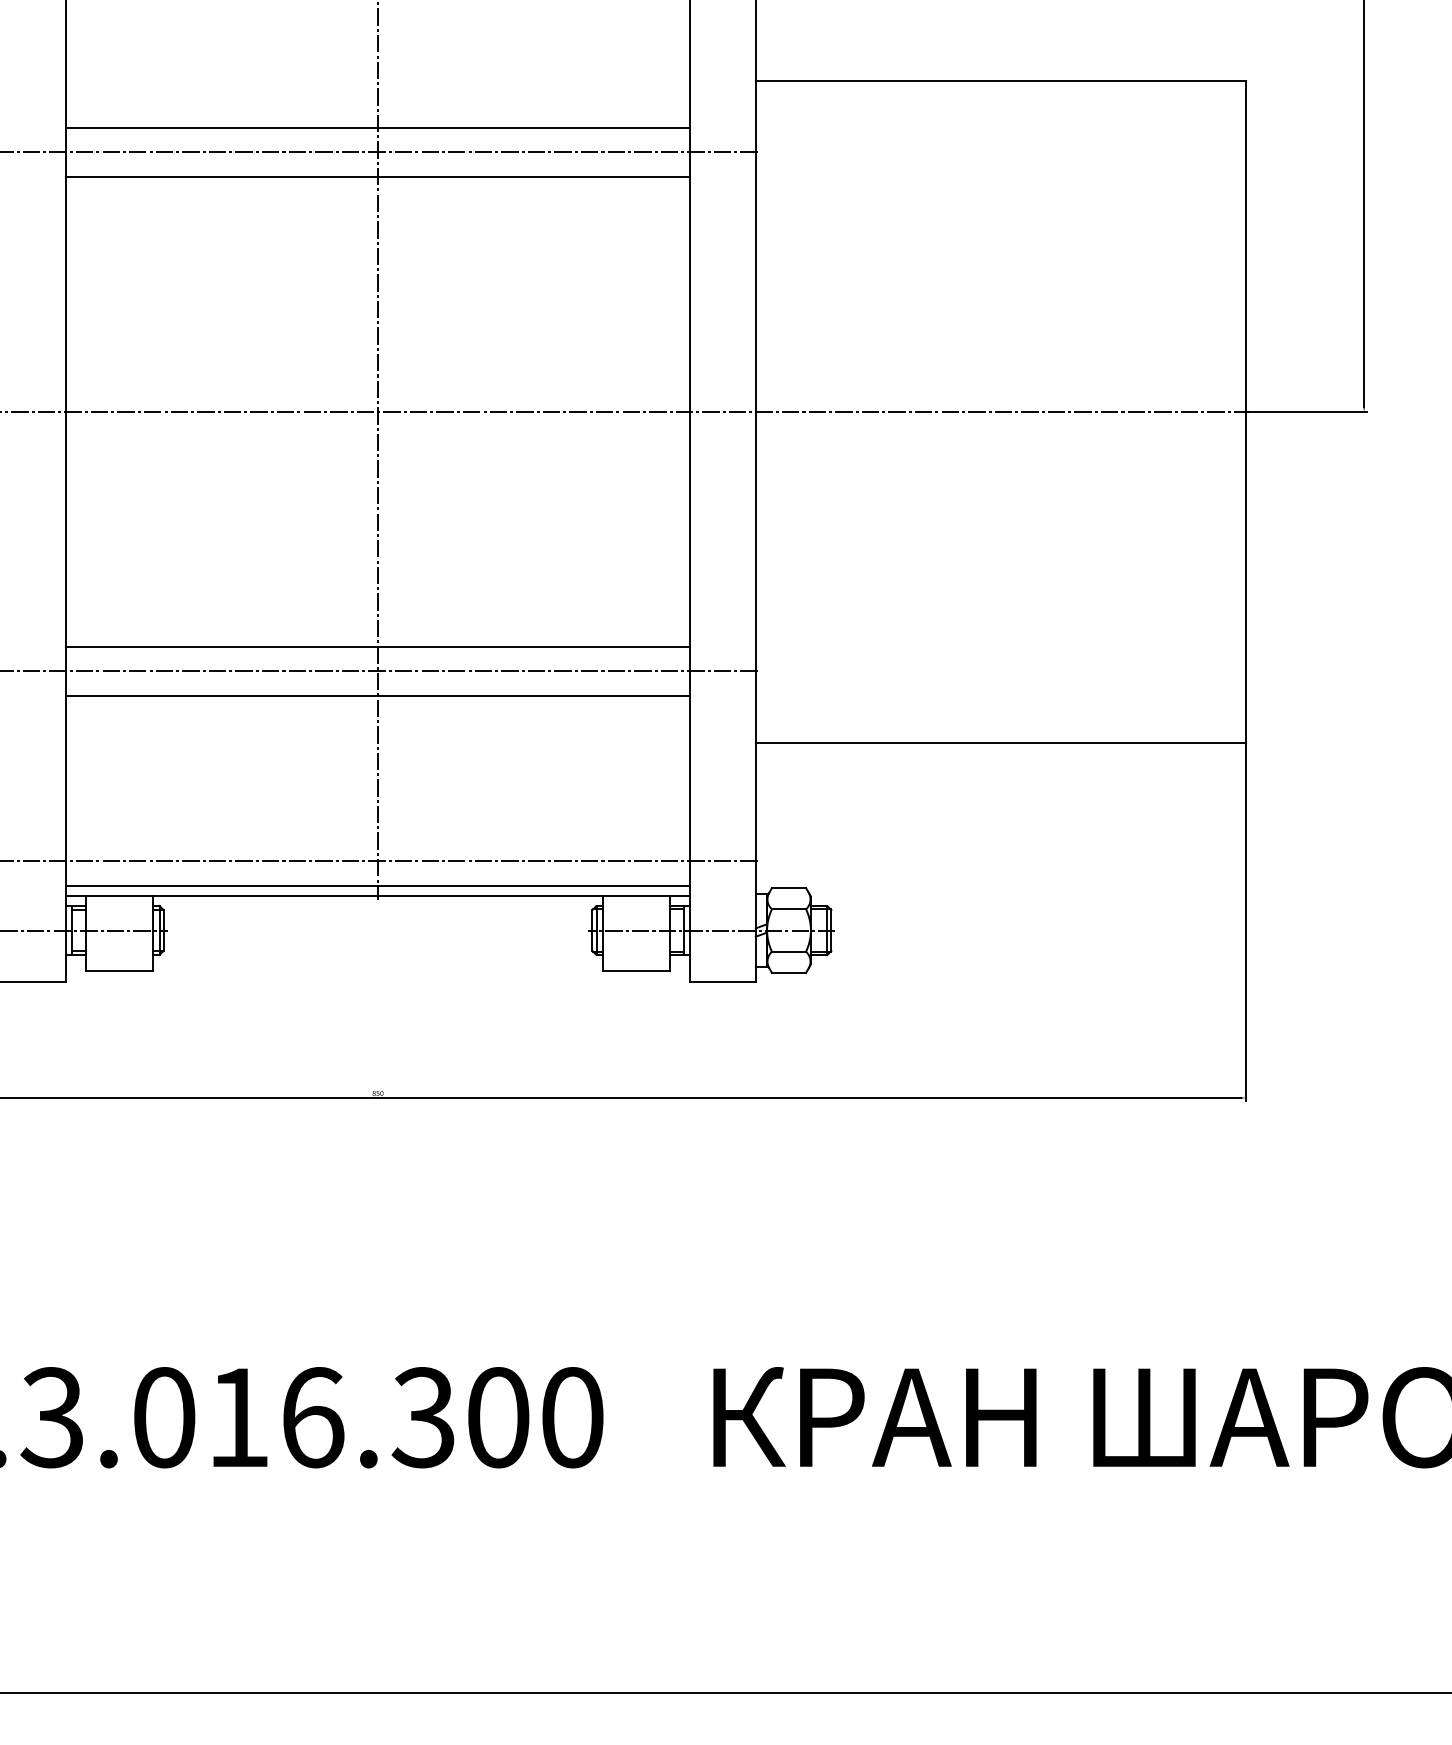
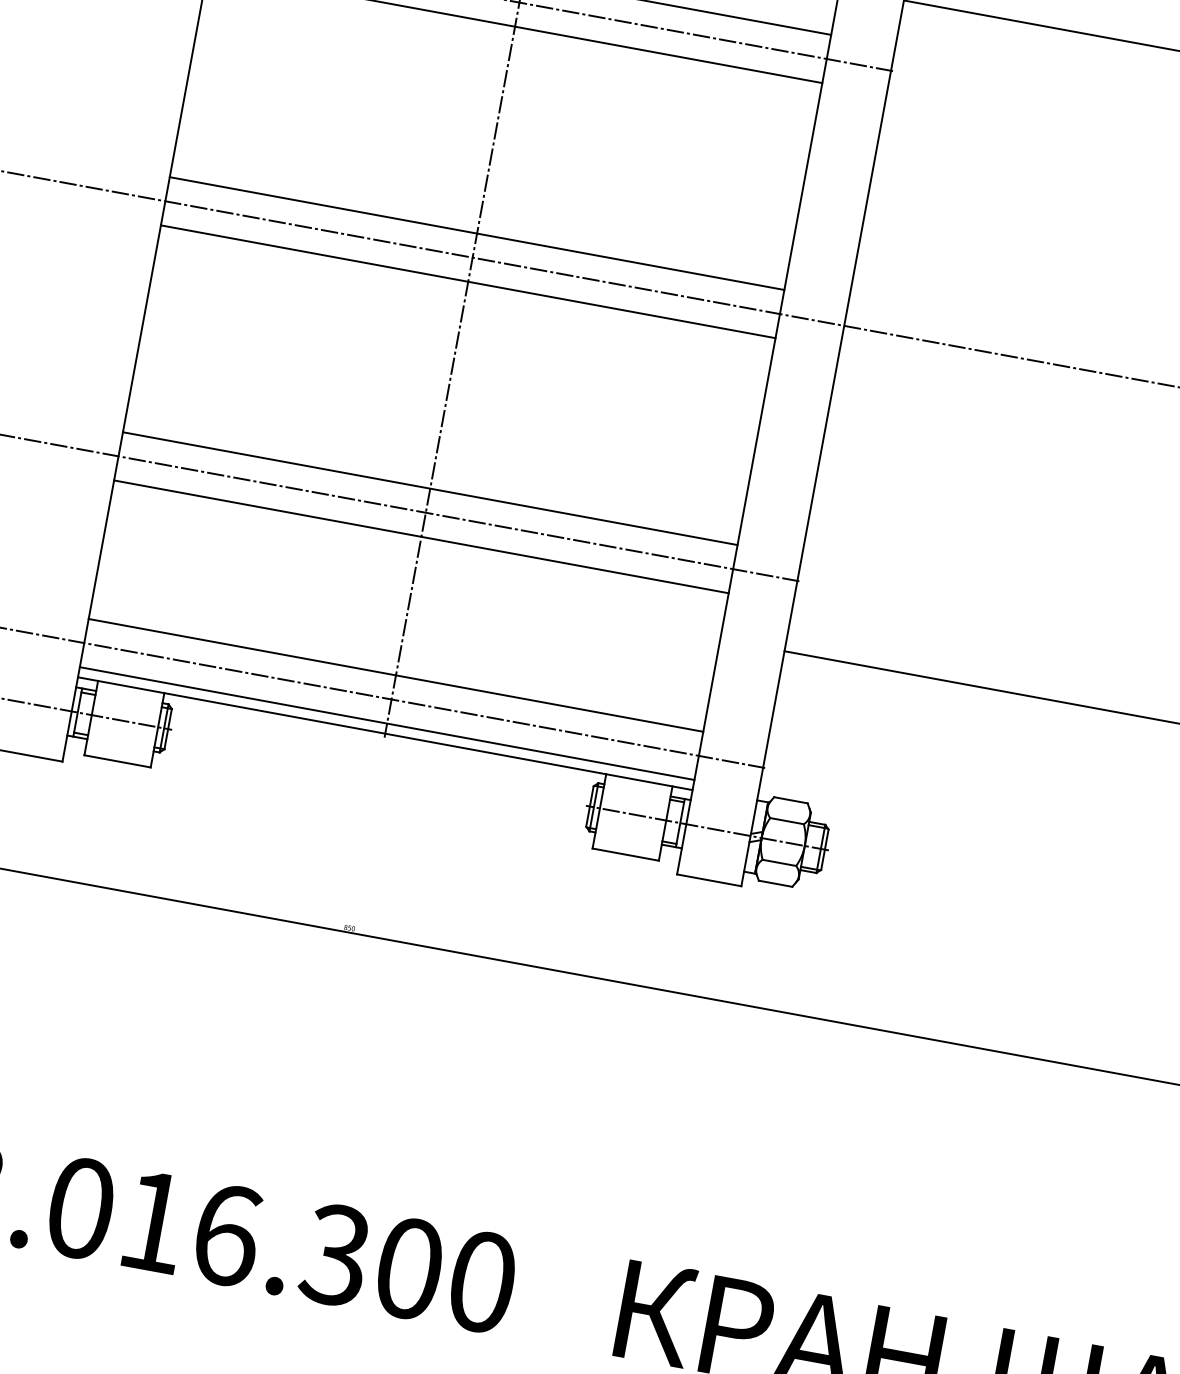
line: (377, 387) -> (476, 233), added
line: (377, 436) -> (467, 281), added
line: (377, 836) -> (395, 675), added

